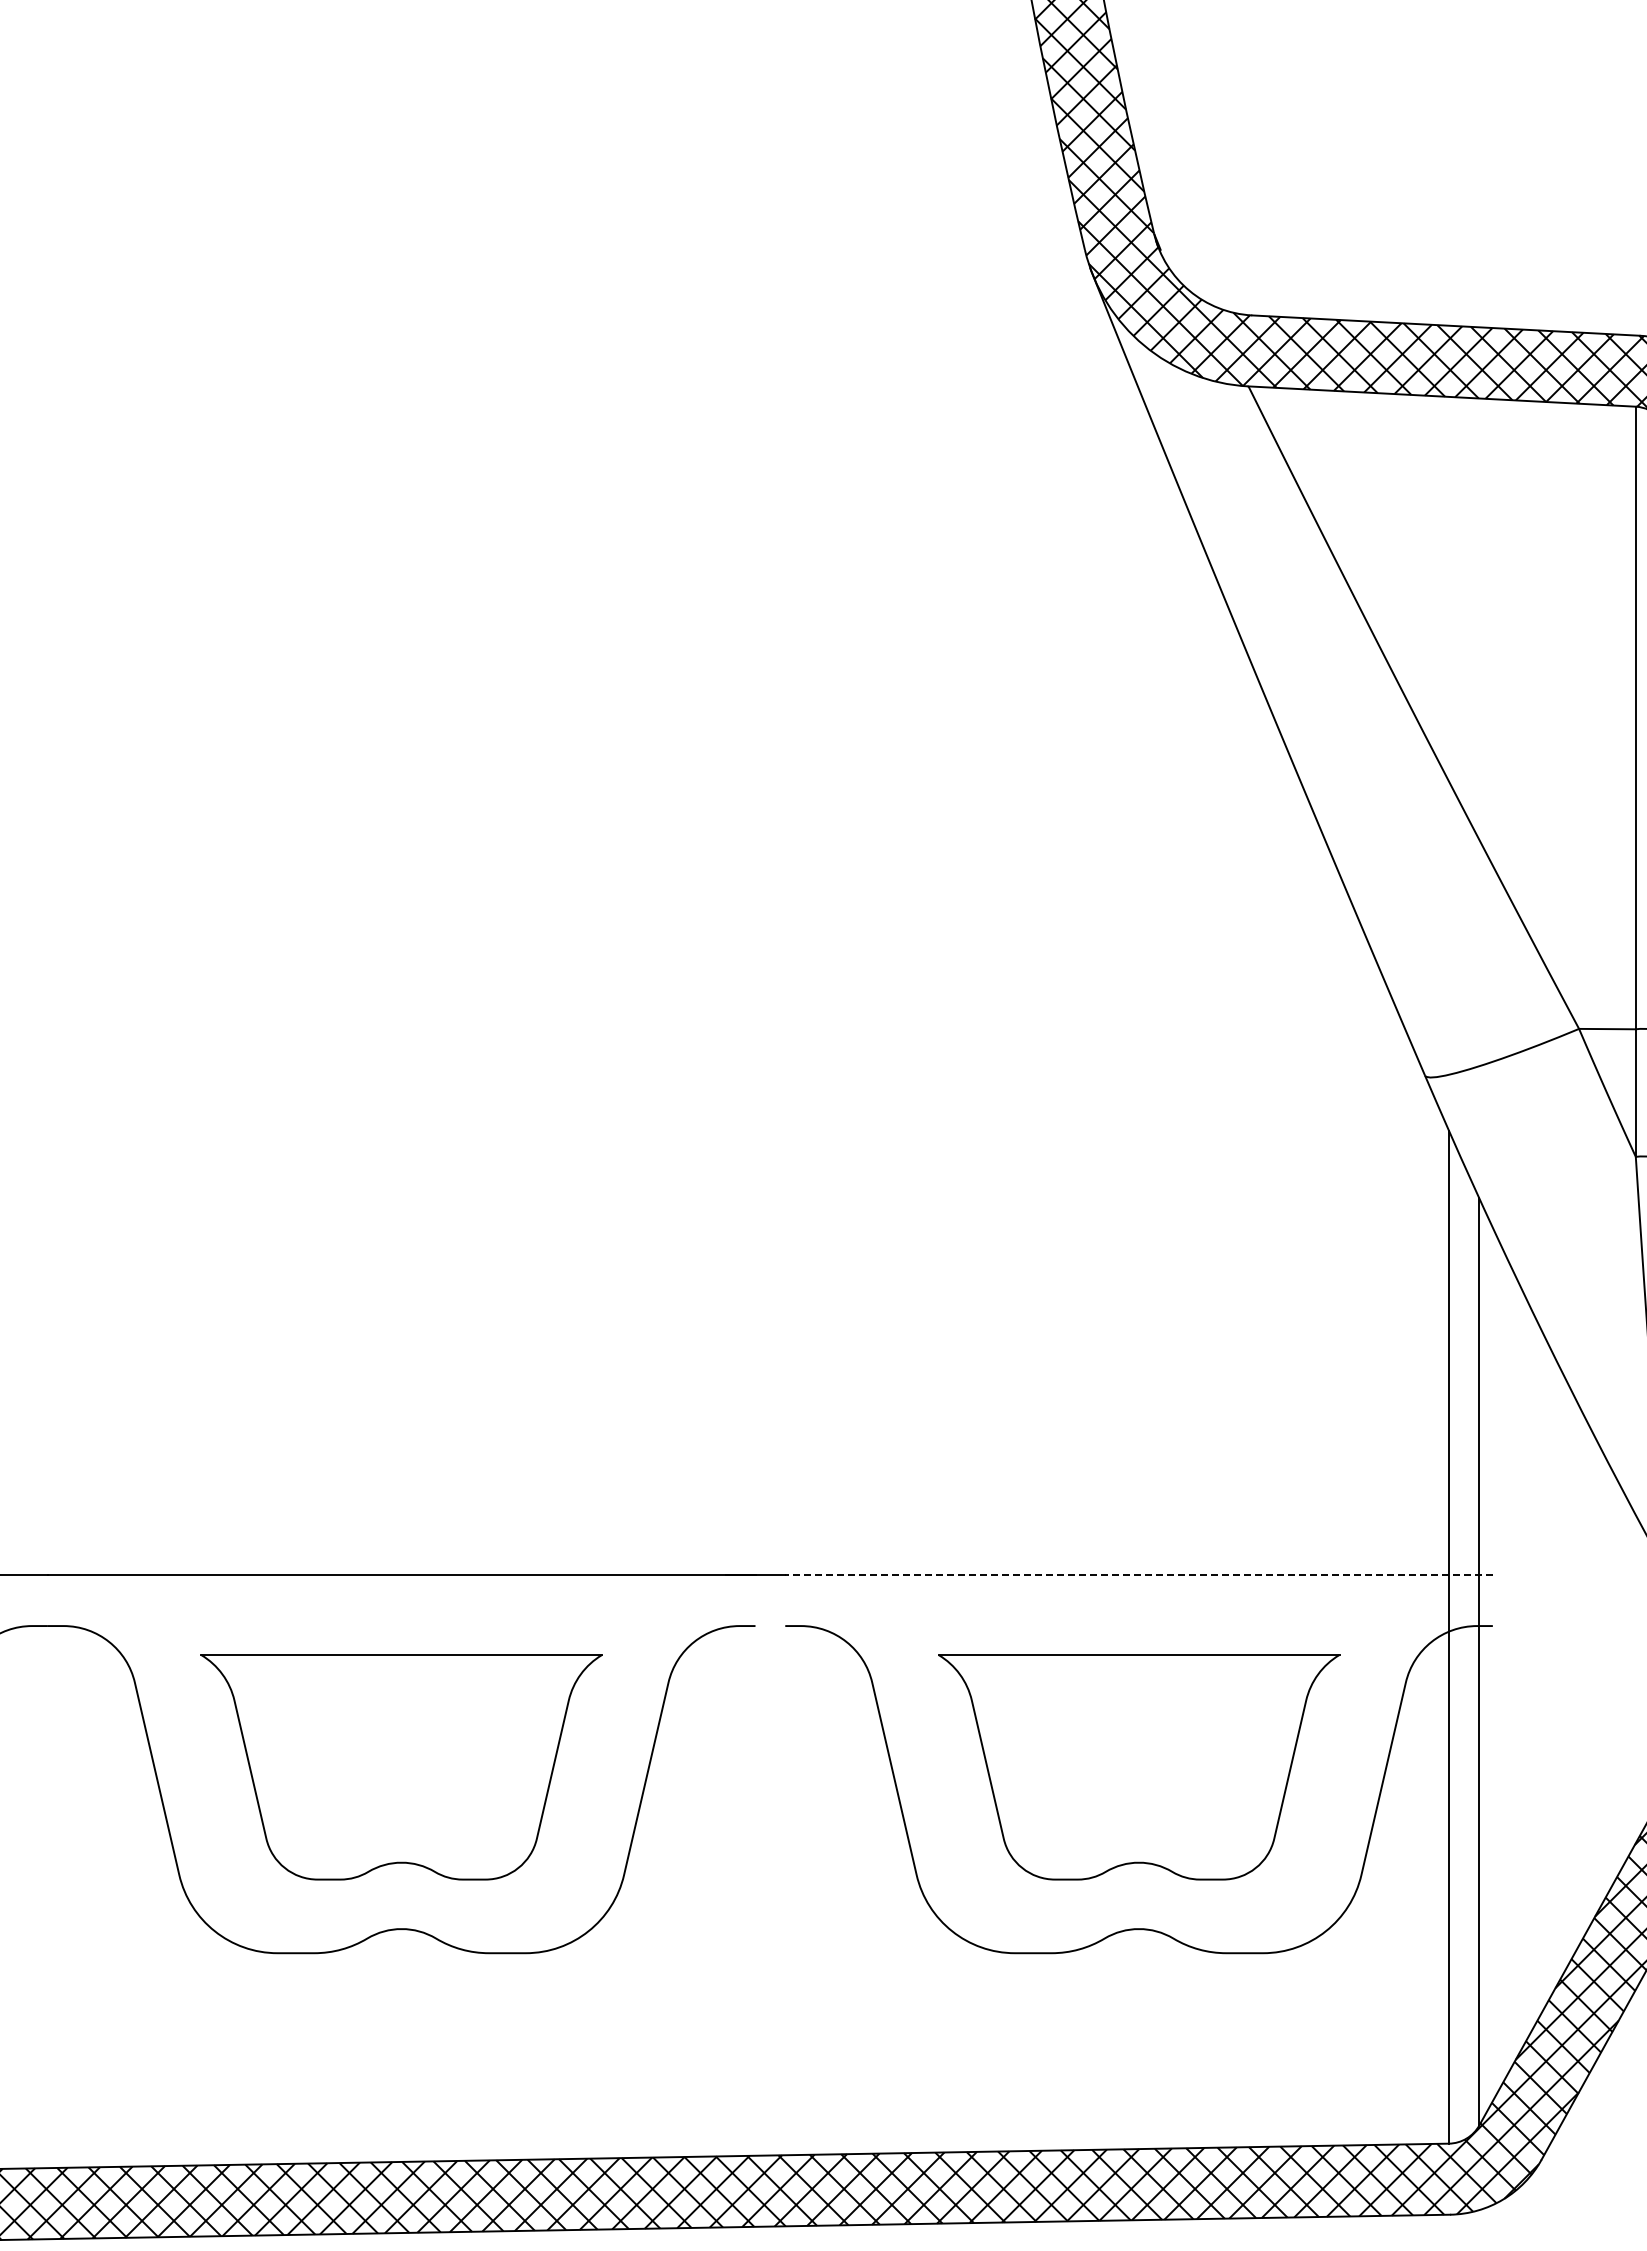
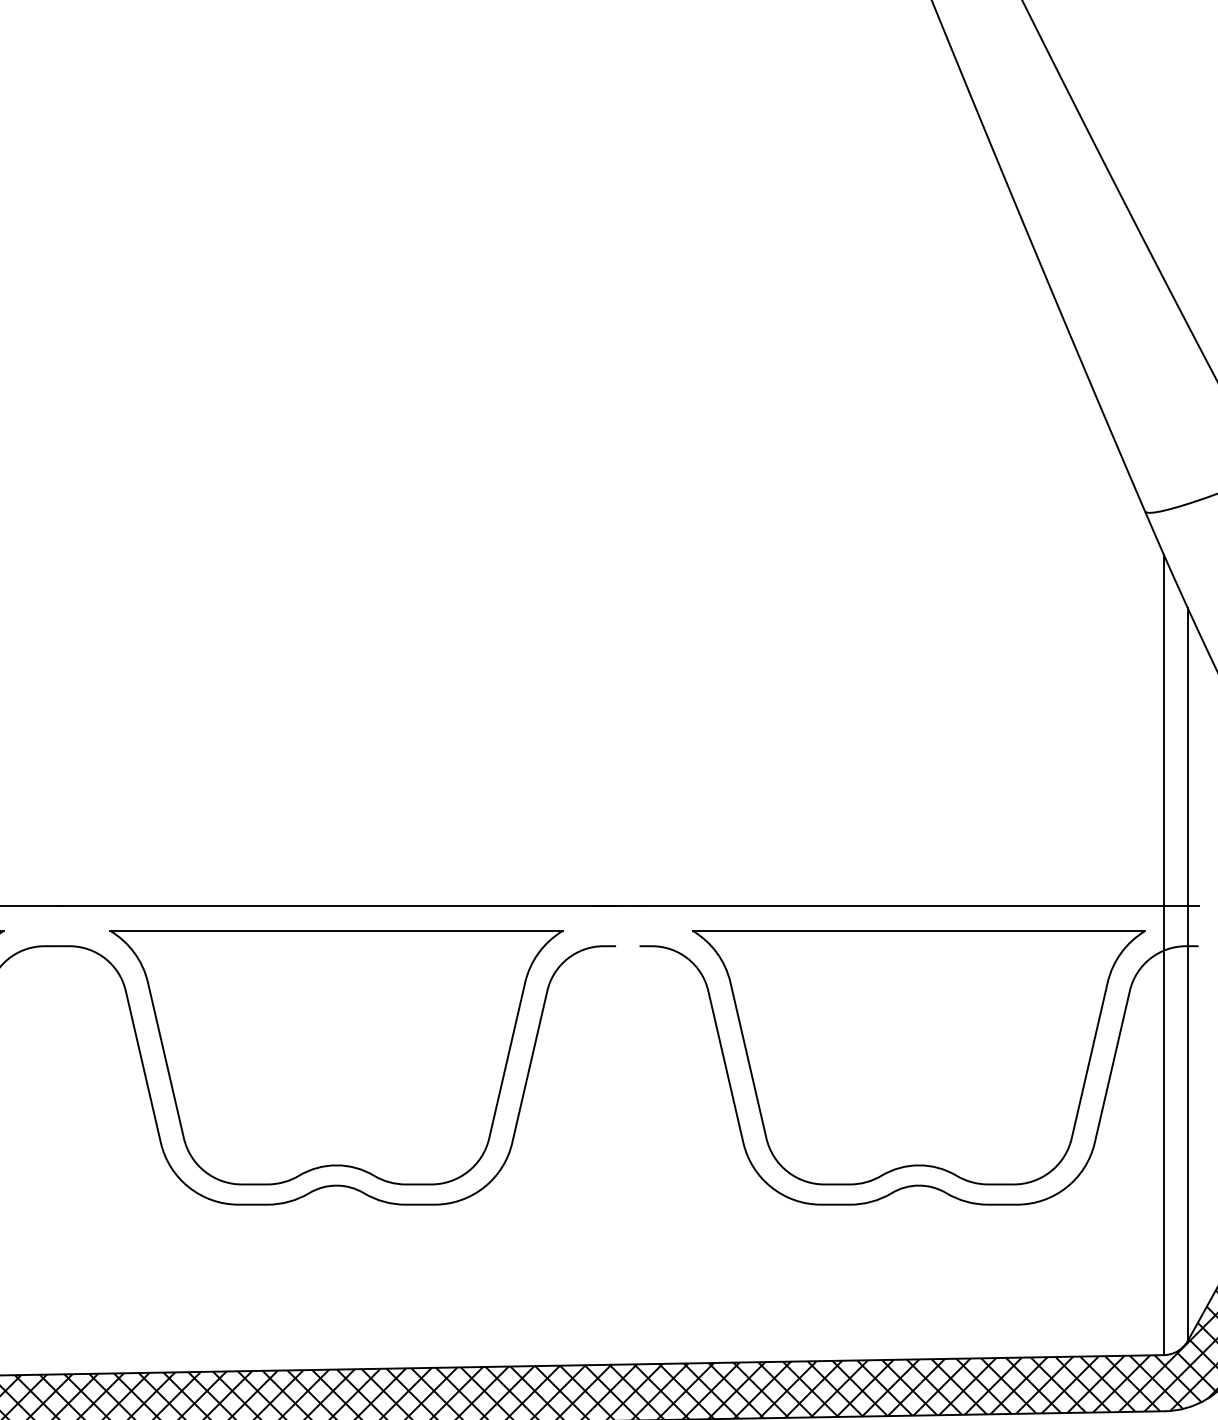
line: (1139, 1574) -> (919, 905), dashed -> solid
part: (401, 1767) -> (336, 1057), size x1.43
part: (1138, 1767) -> (918, 1057), size x1.43

